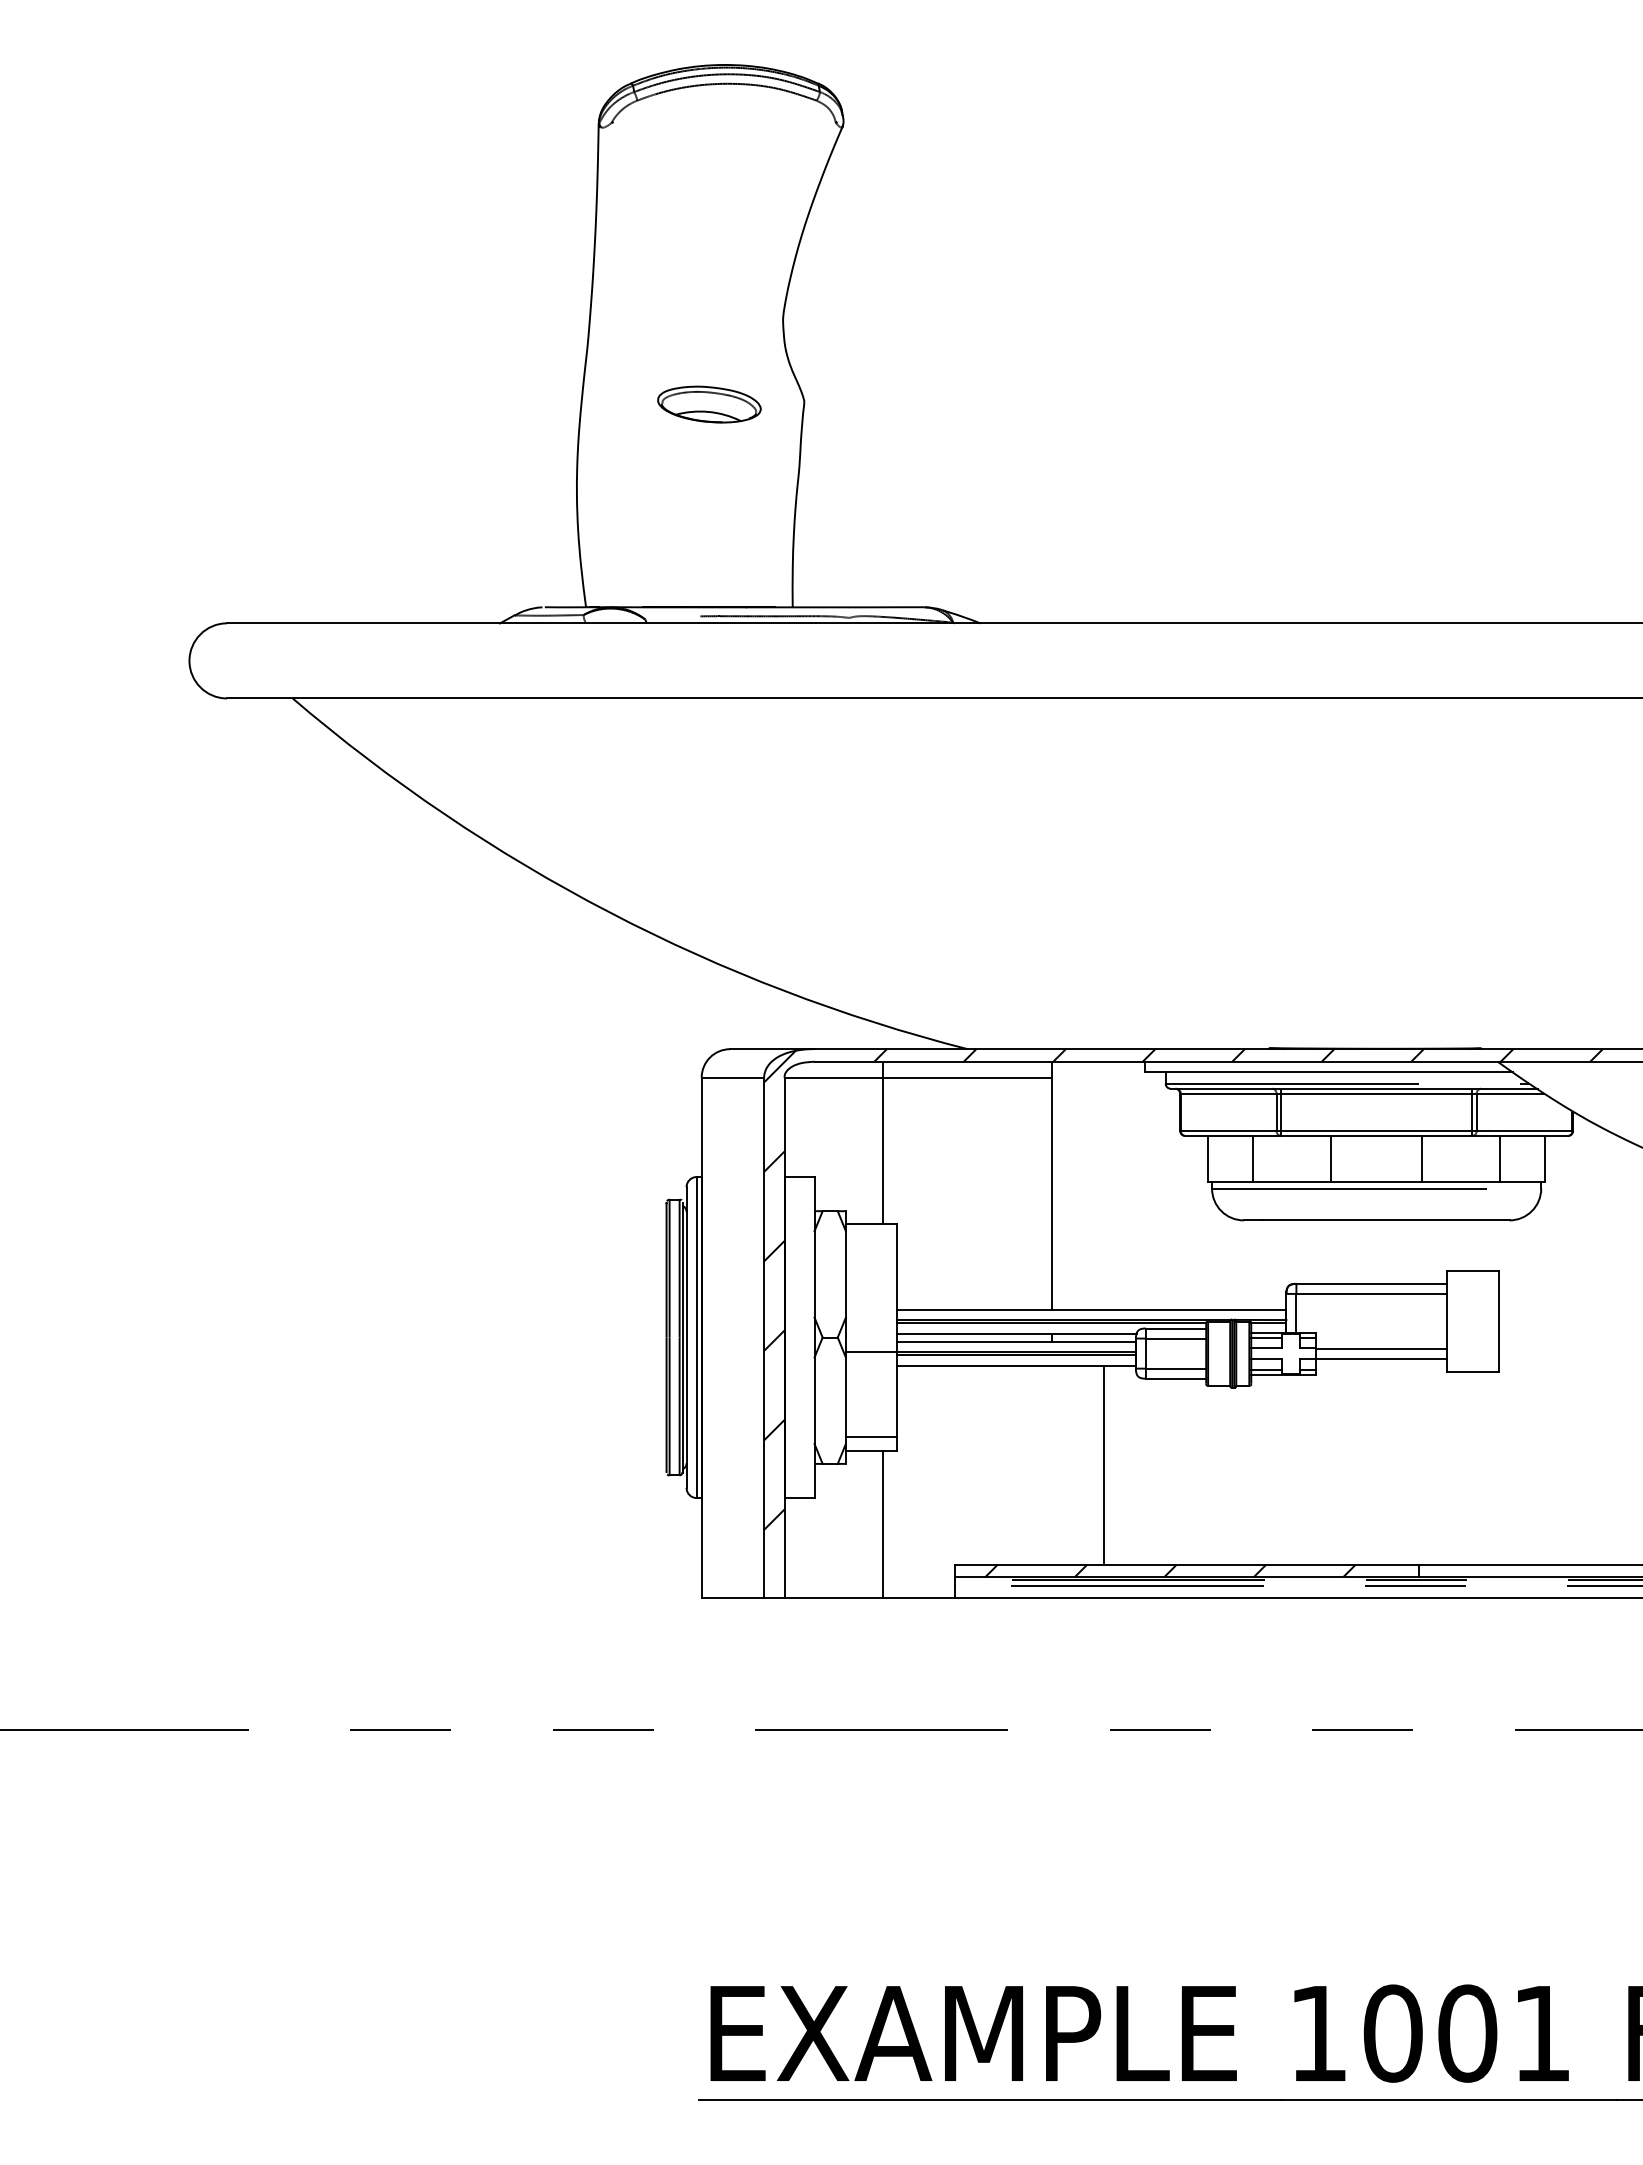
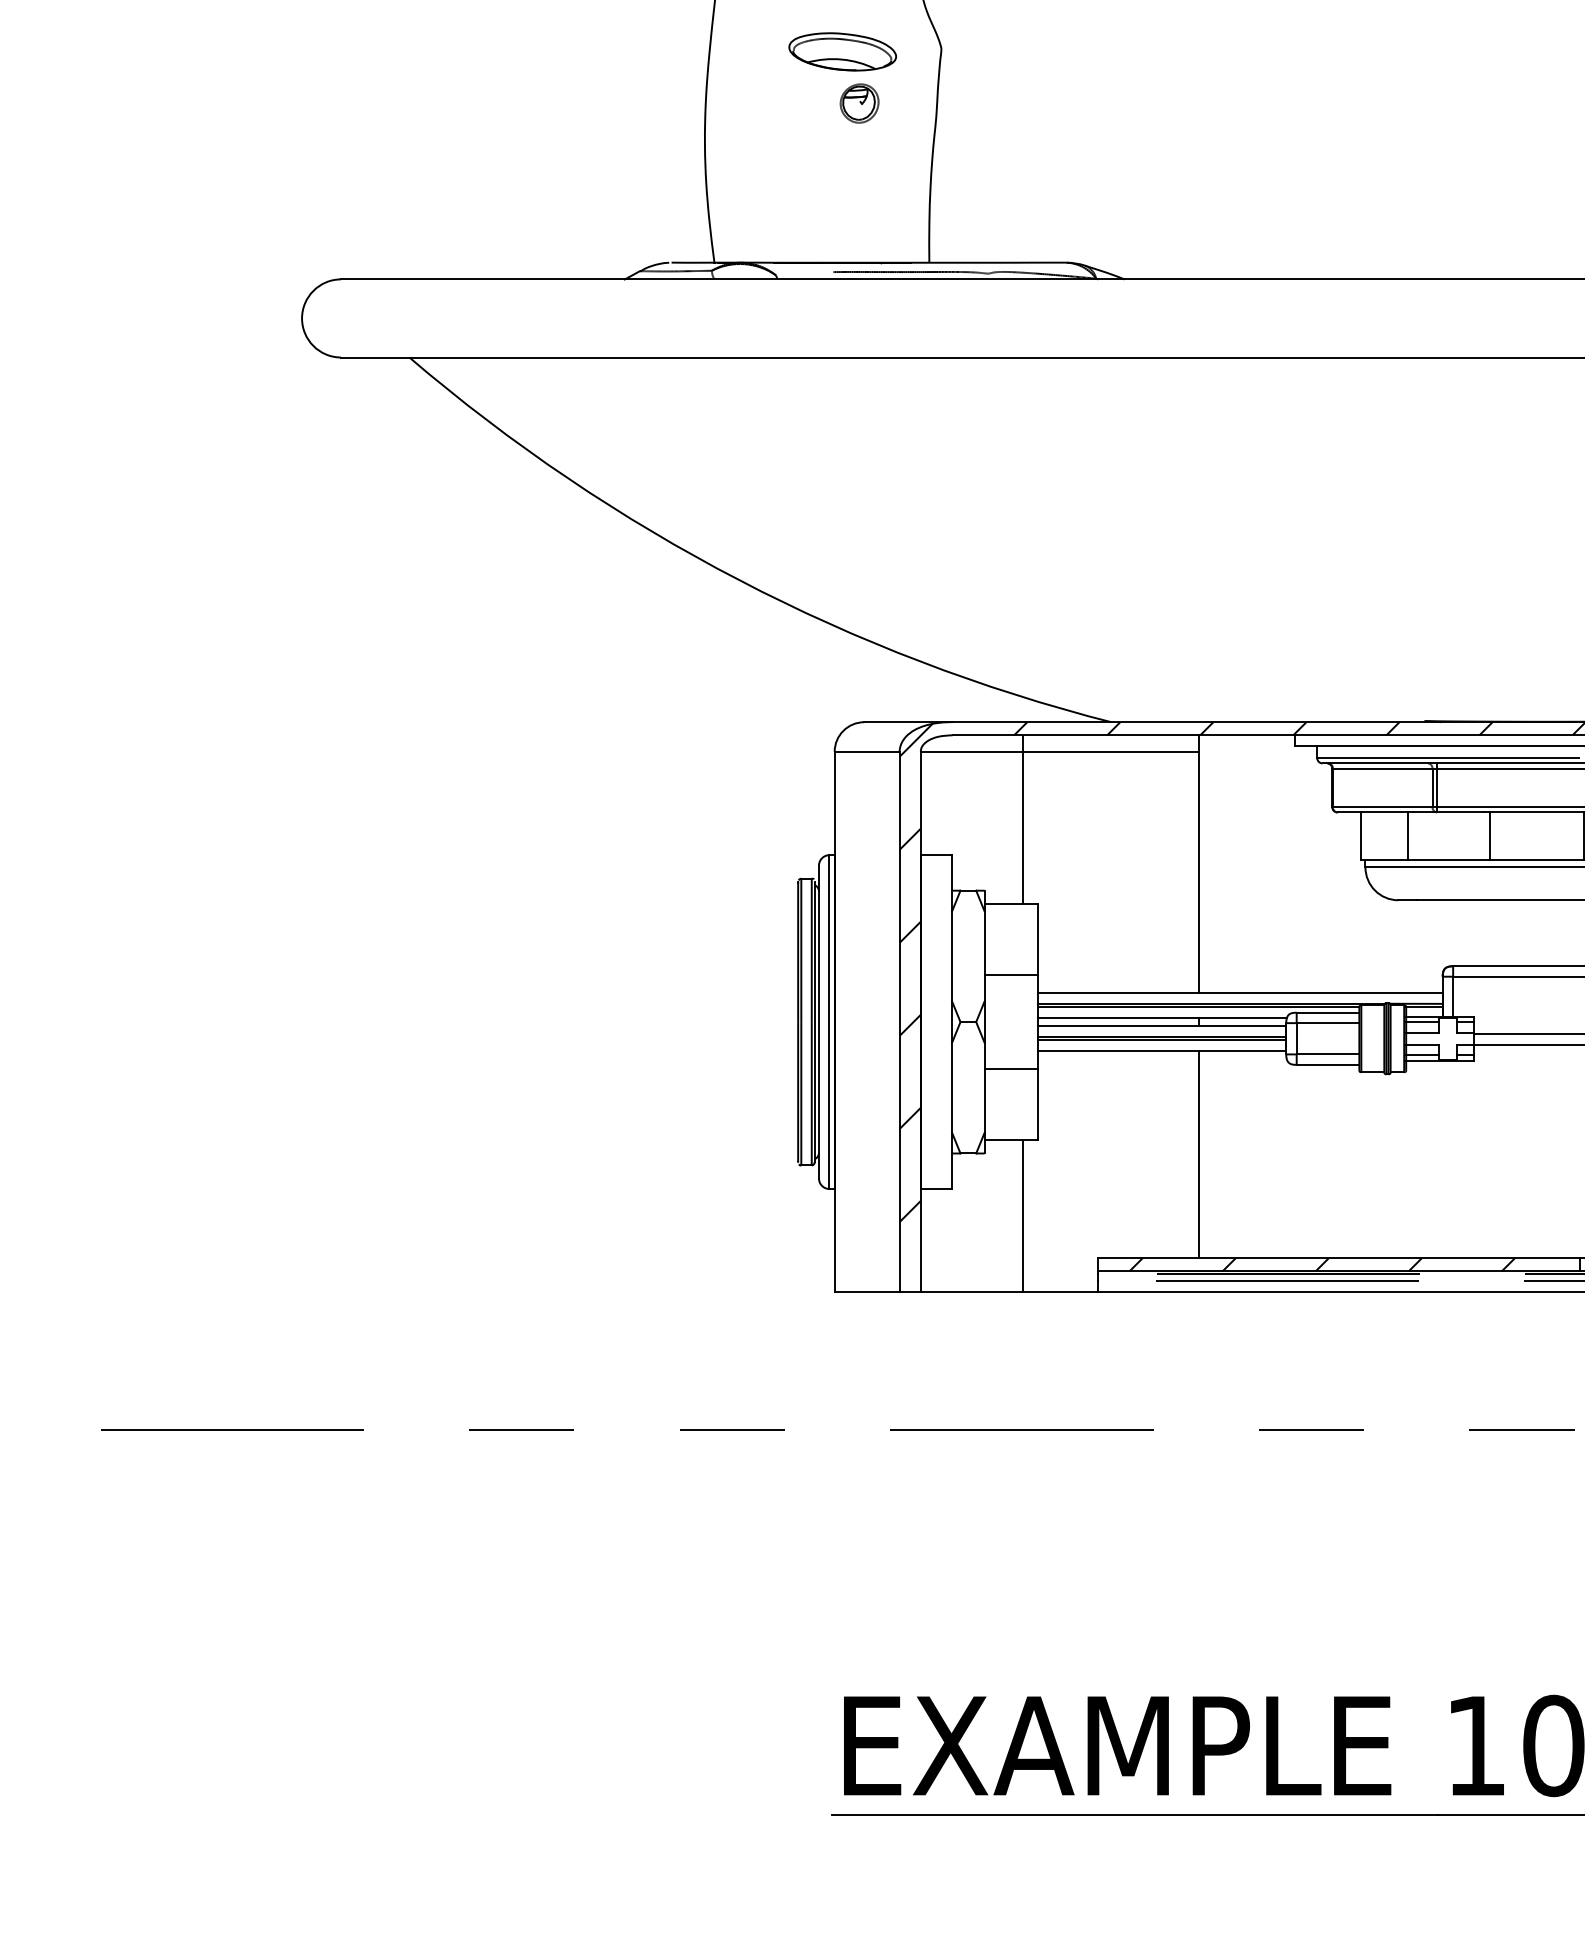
part: (725, 453) -> (859, 102), added
line: (871, 1352) -> (1011, 975), moved
line: (871, 1436) -> (1011, 1068), moved
line: (1103, 1464) -> (1198, 1154), moved

